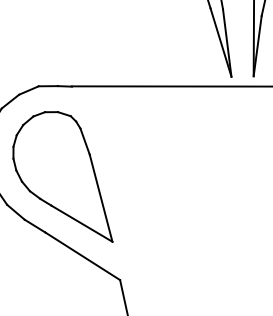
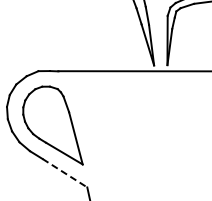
line: (82, 256) -> (64, 173), solid -> dashed

